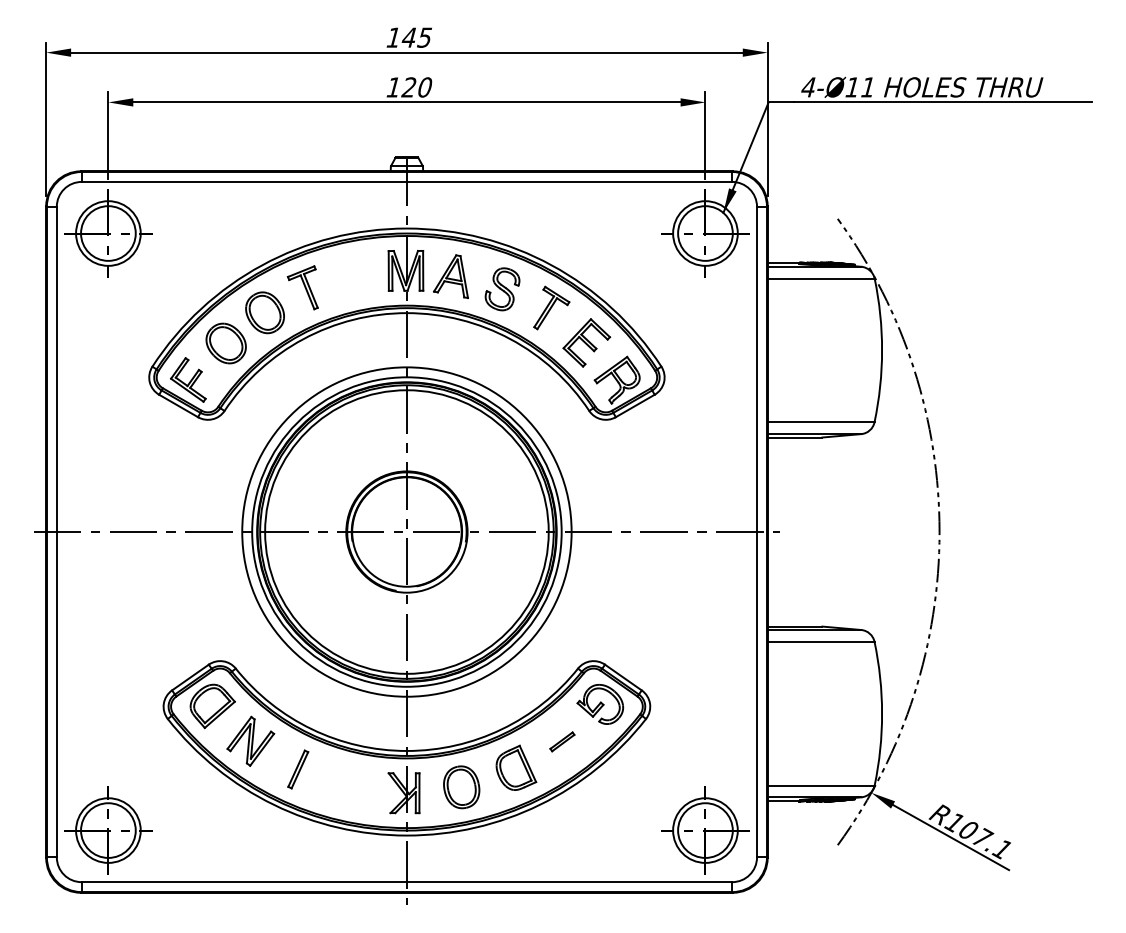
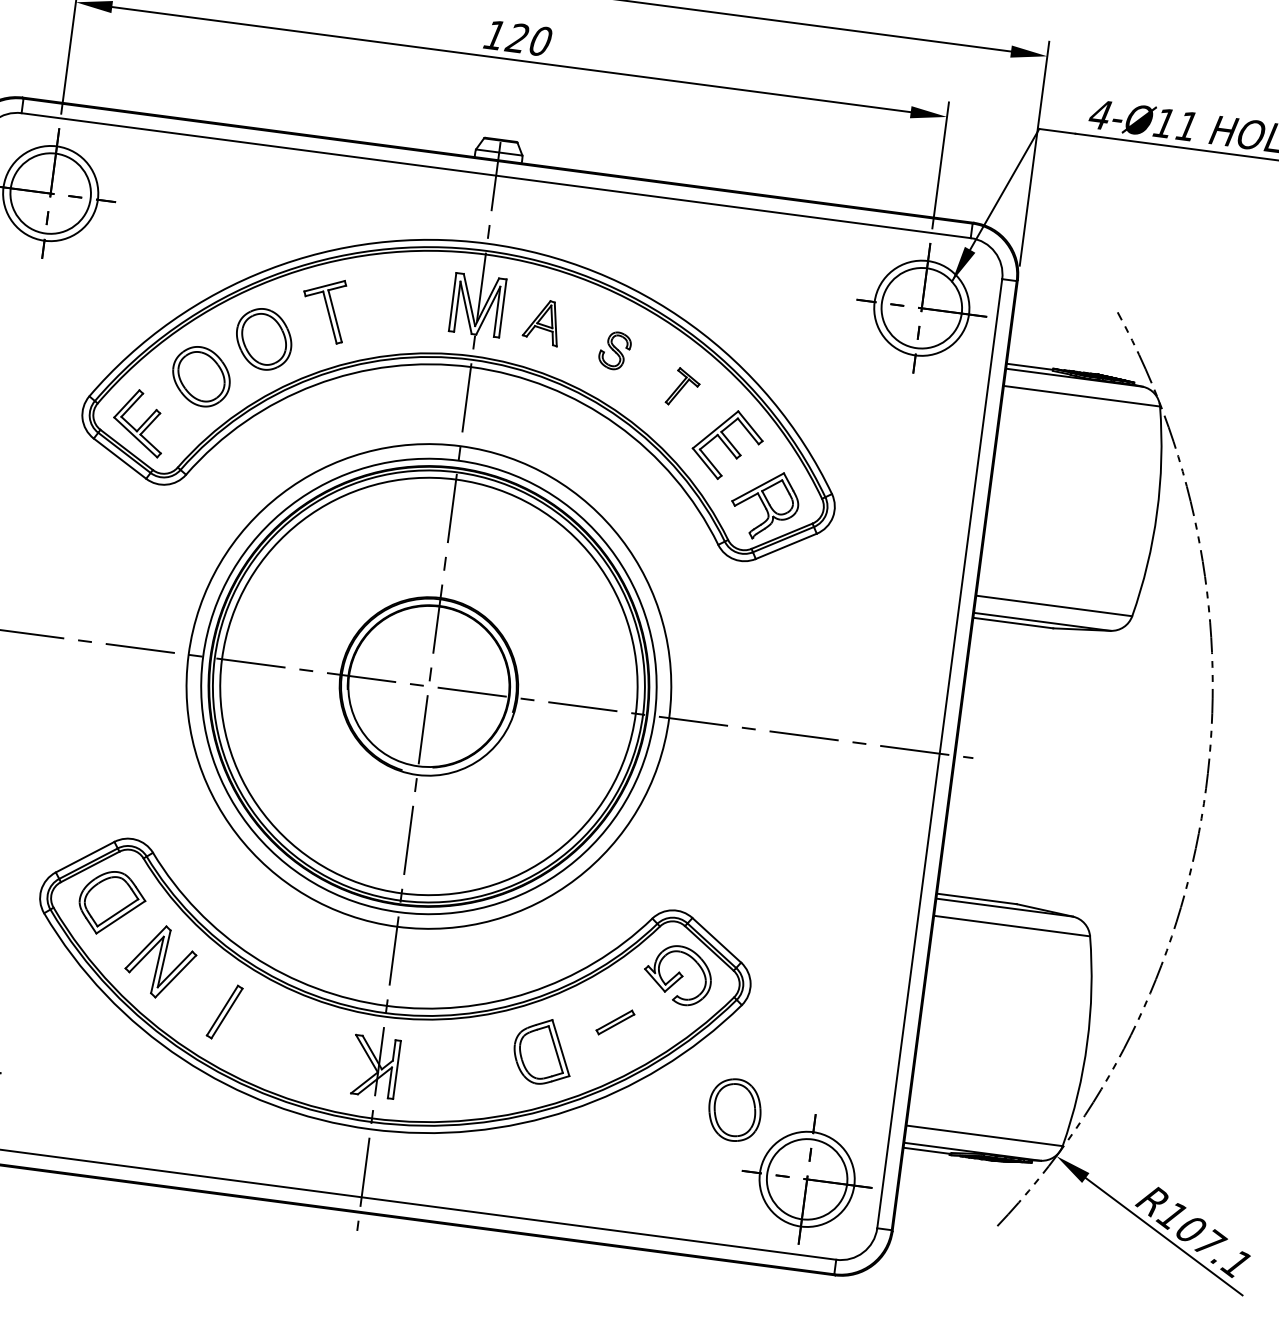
part: (450, 276) -> (541, 321), size x0.7
part: (502, 289) -> (614, 350), size x0.6
part: (551, 307) -> (682, 386), size x0.6
part: (461, 787) -> (734, 1110), moved

